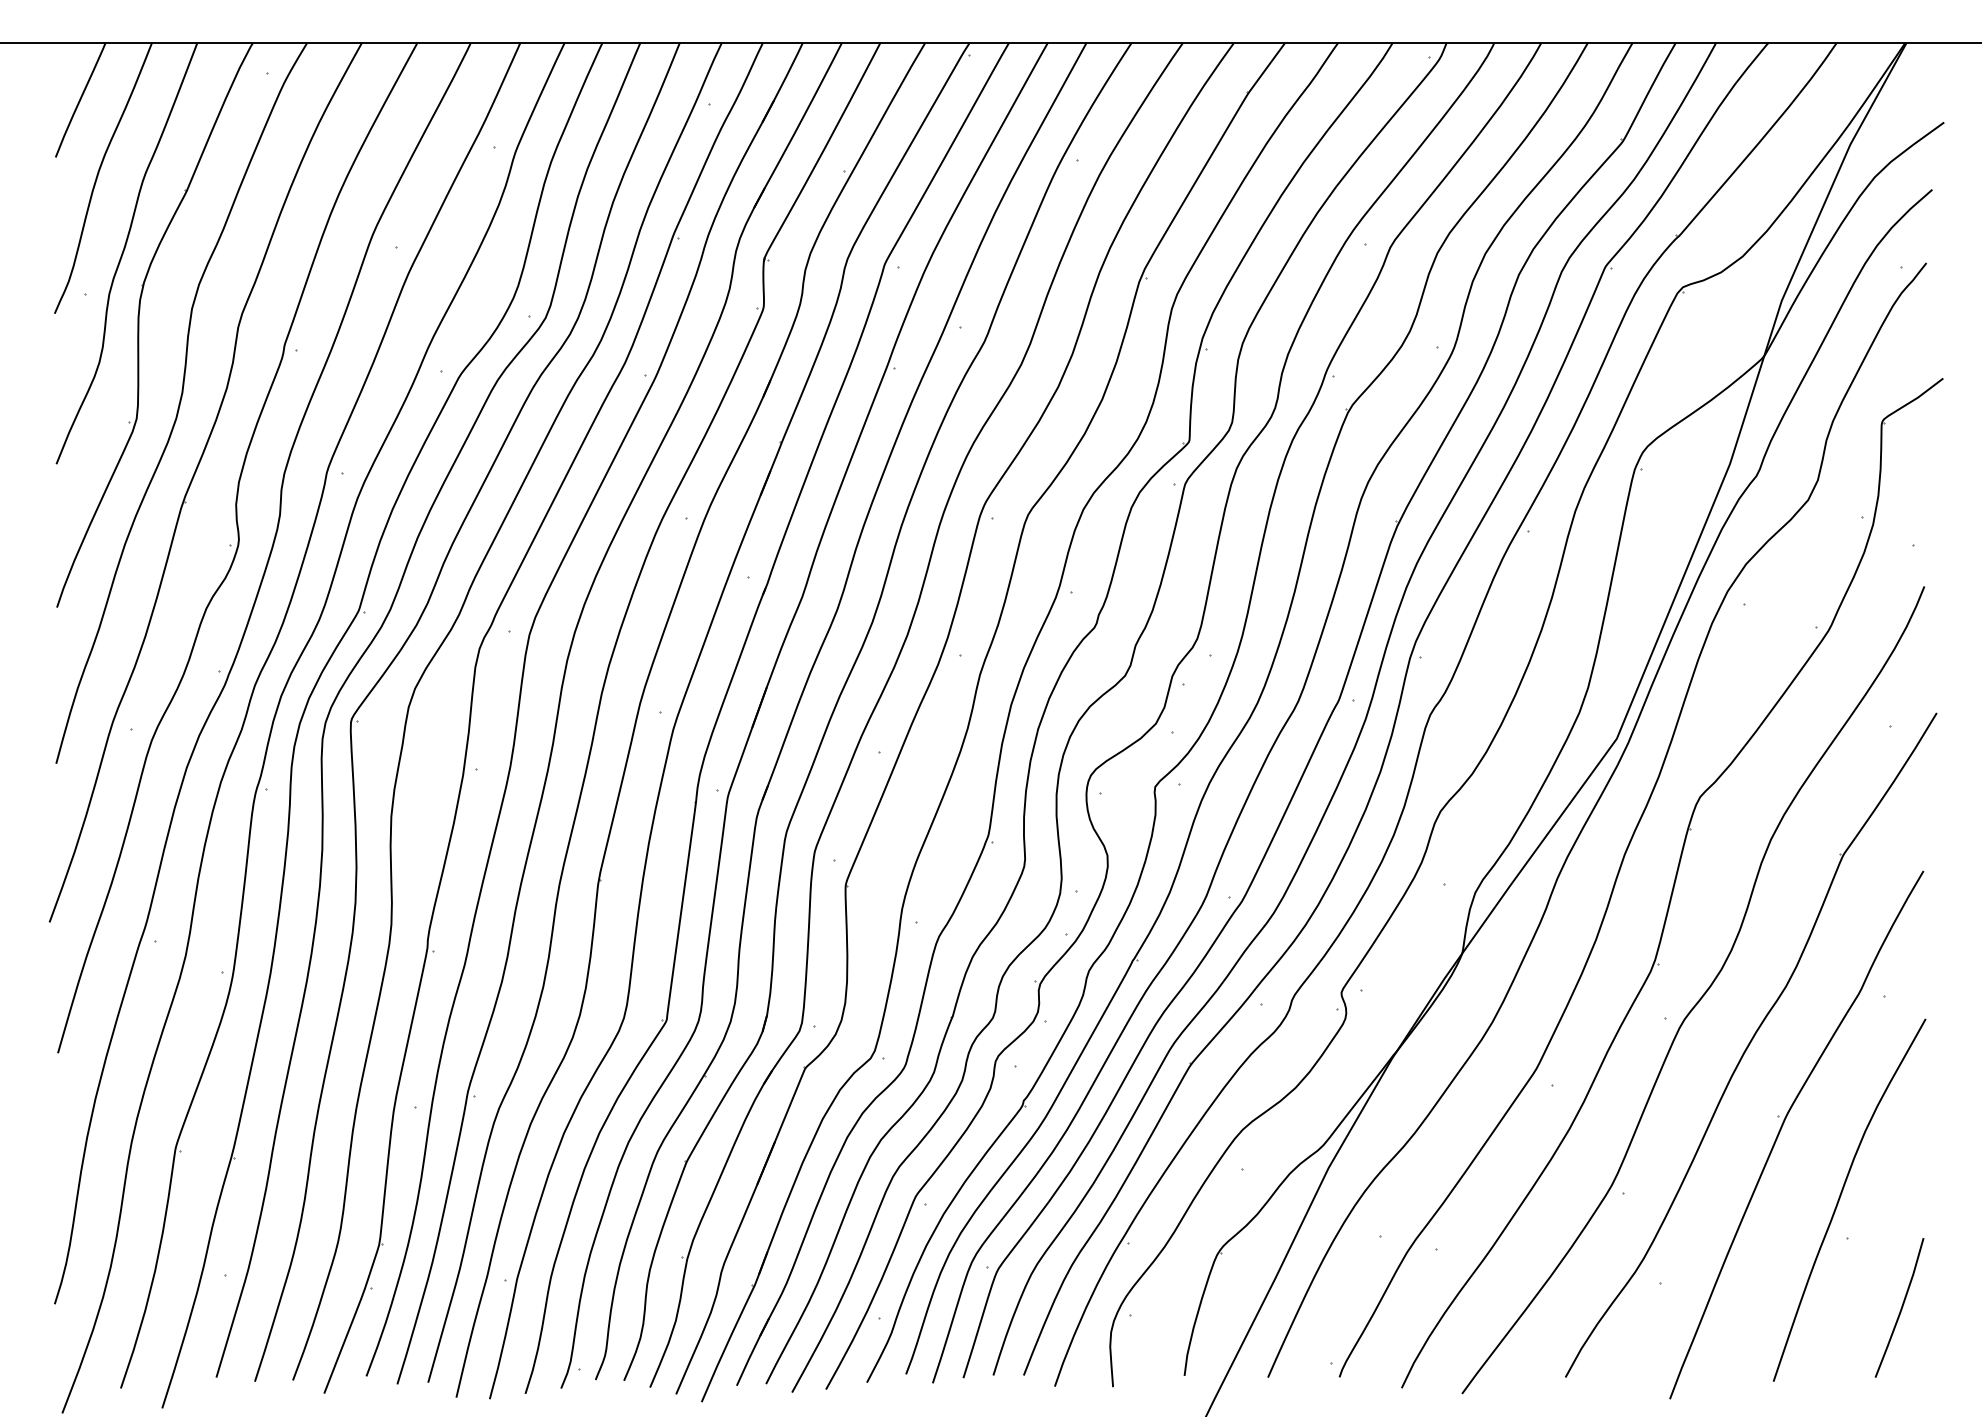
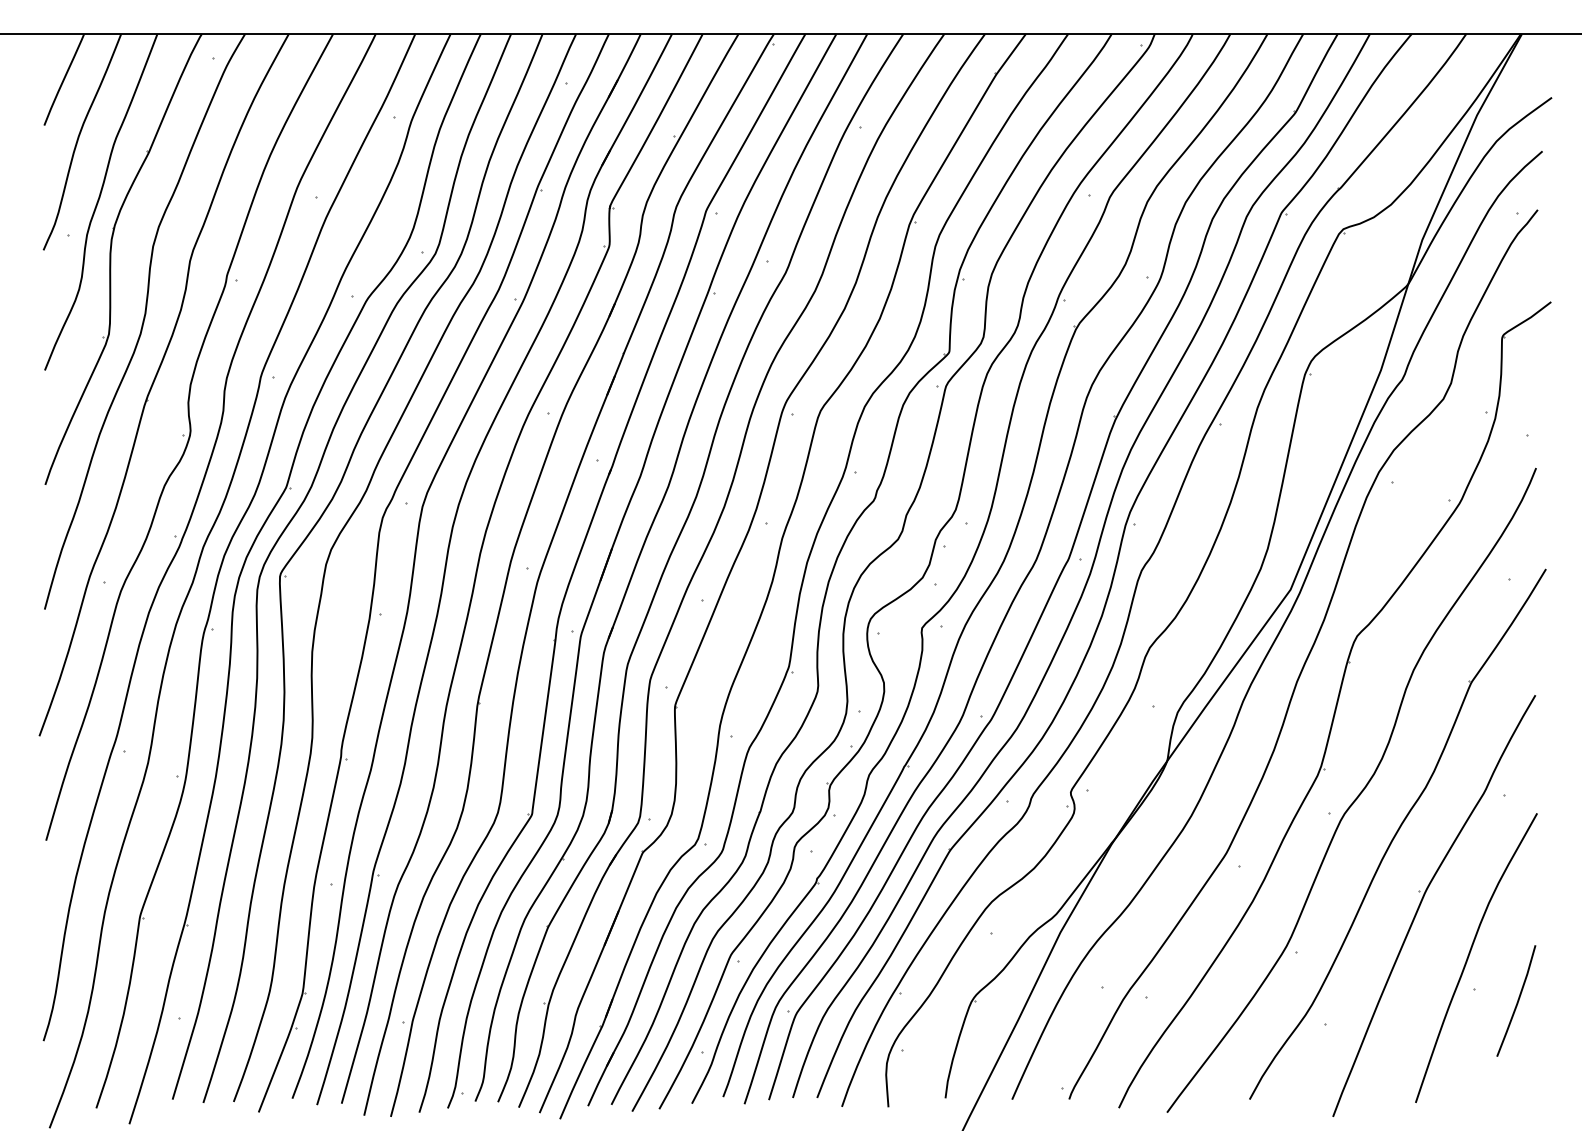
line: (1901, 1307) -> (1517, 1000), moved

